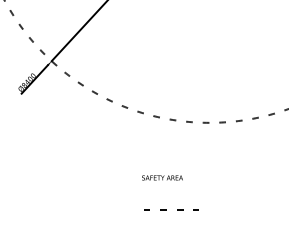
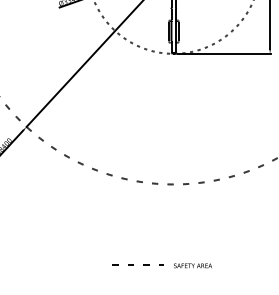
text: (161, 177) -> (192, 265), moved

